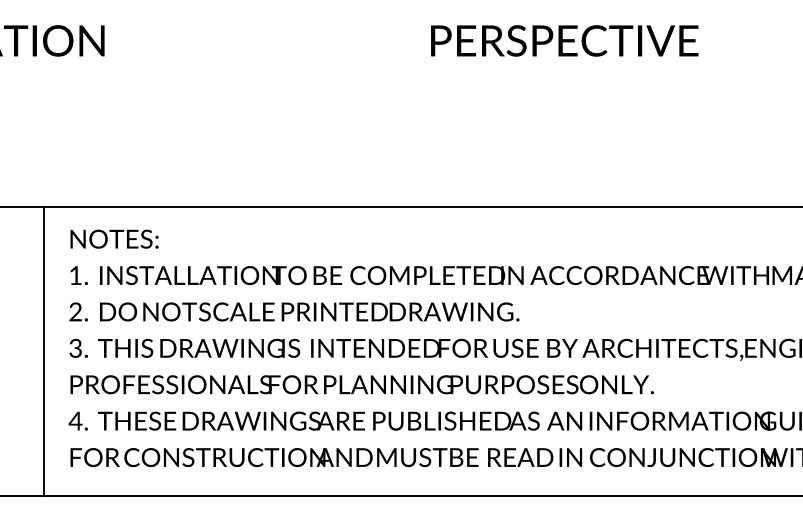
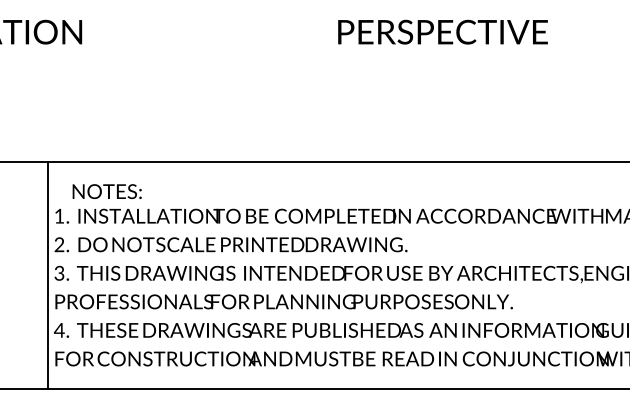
text: (114, 238) -> (107, 191), moved
line: (43, 350) -> (47, 275), moved

